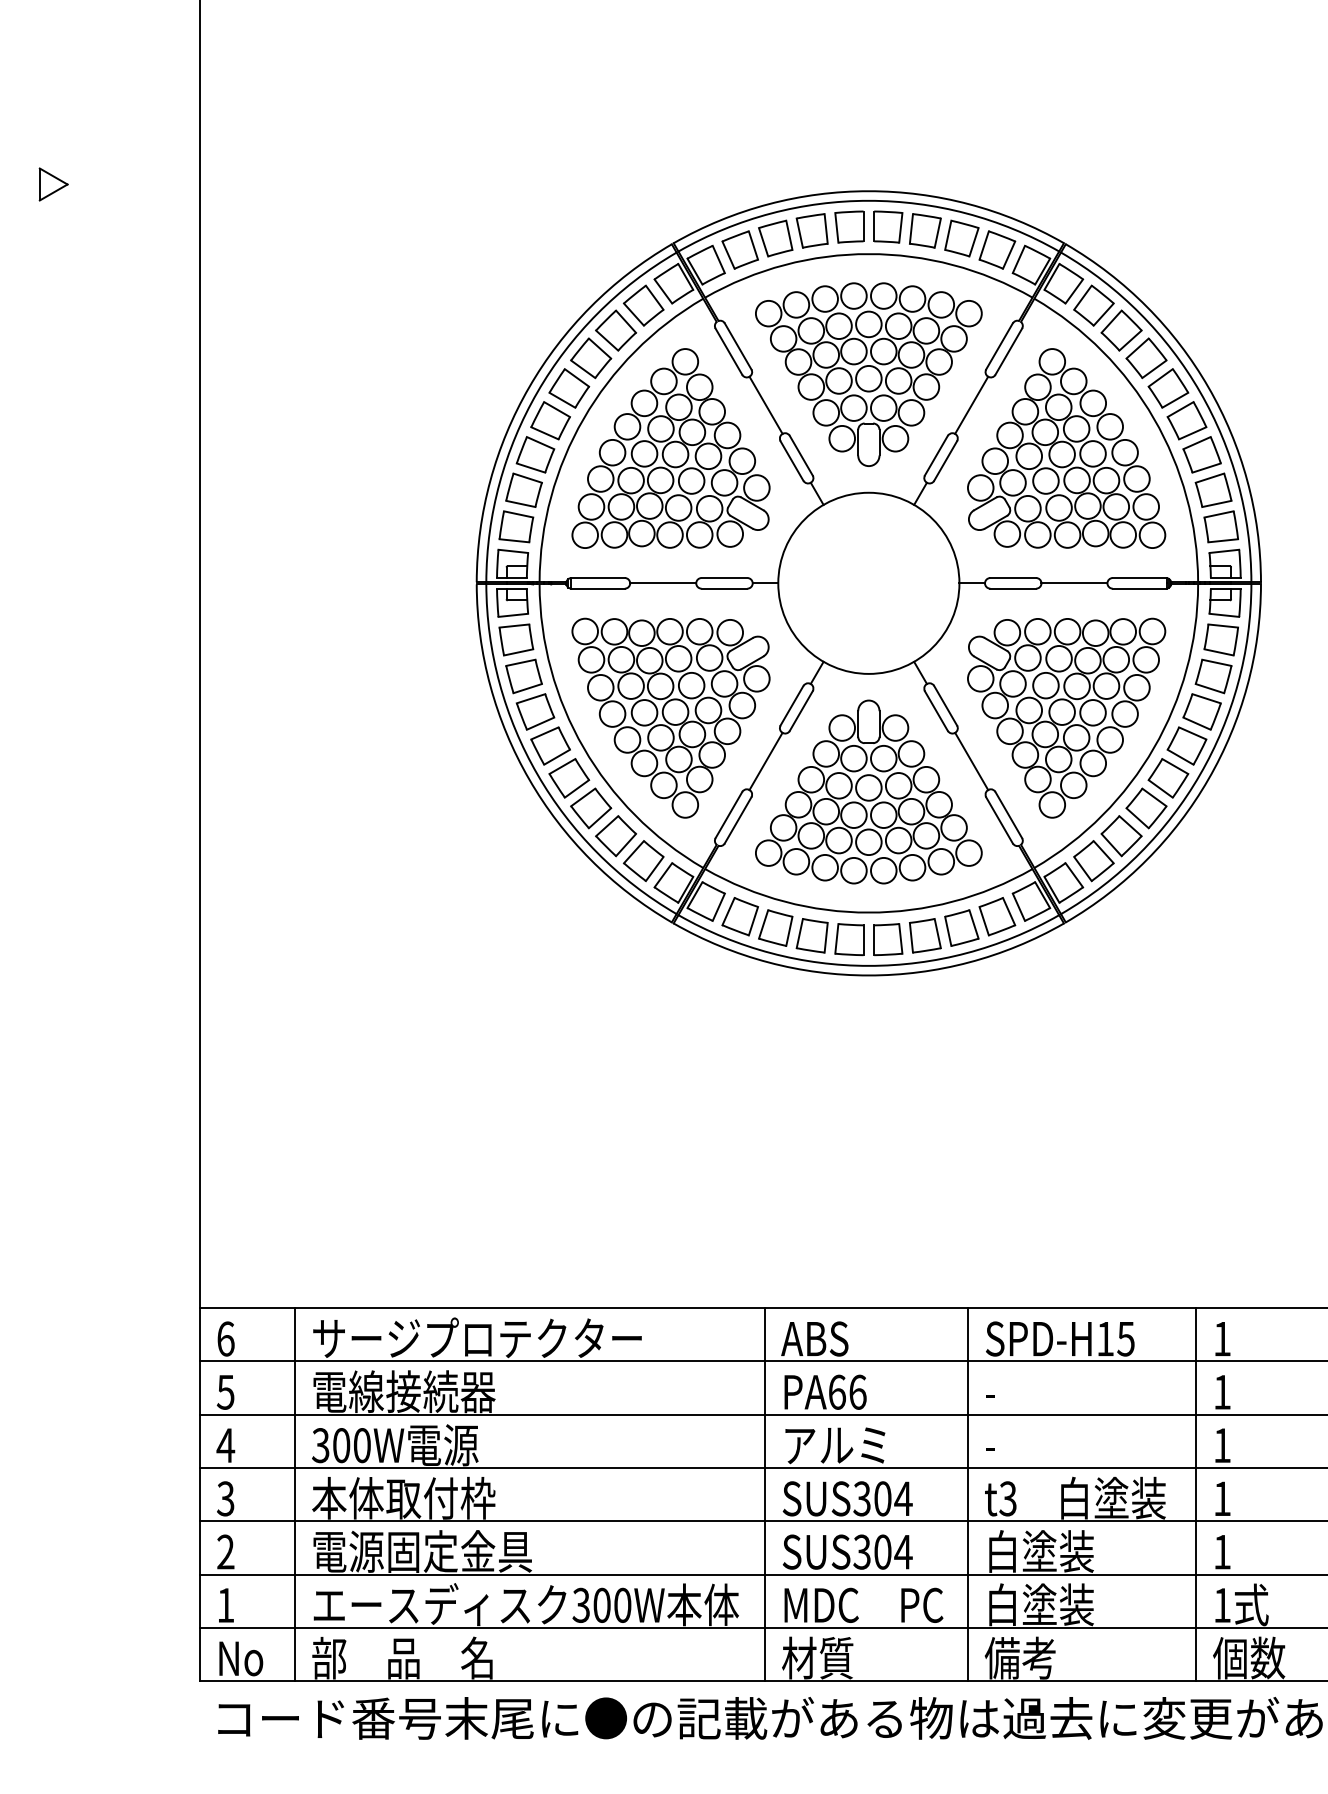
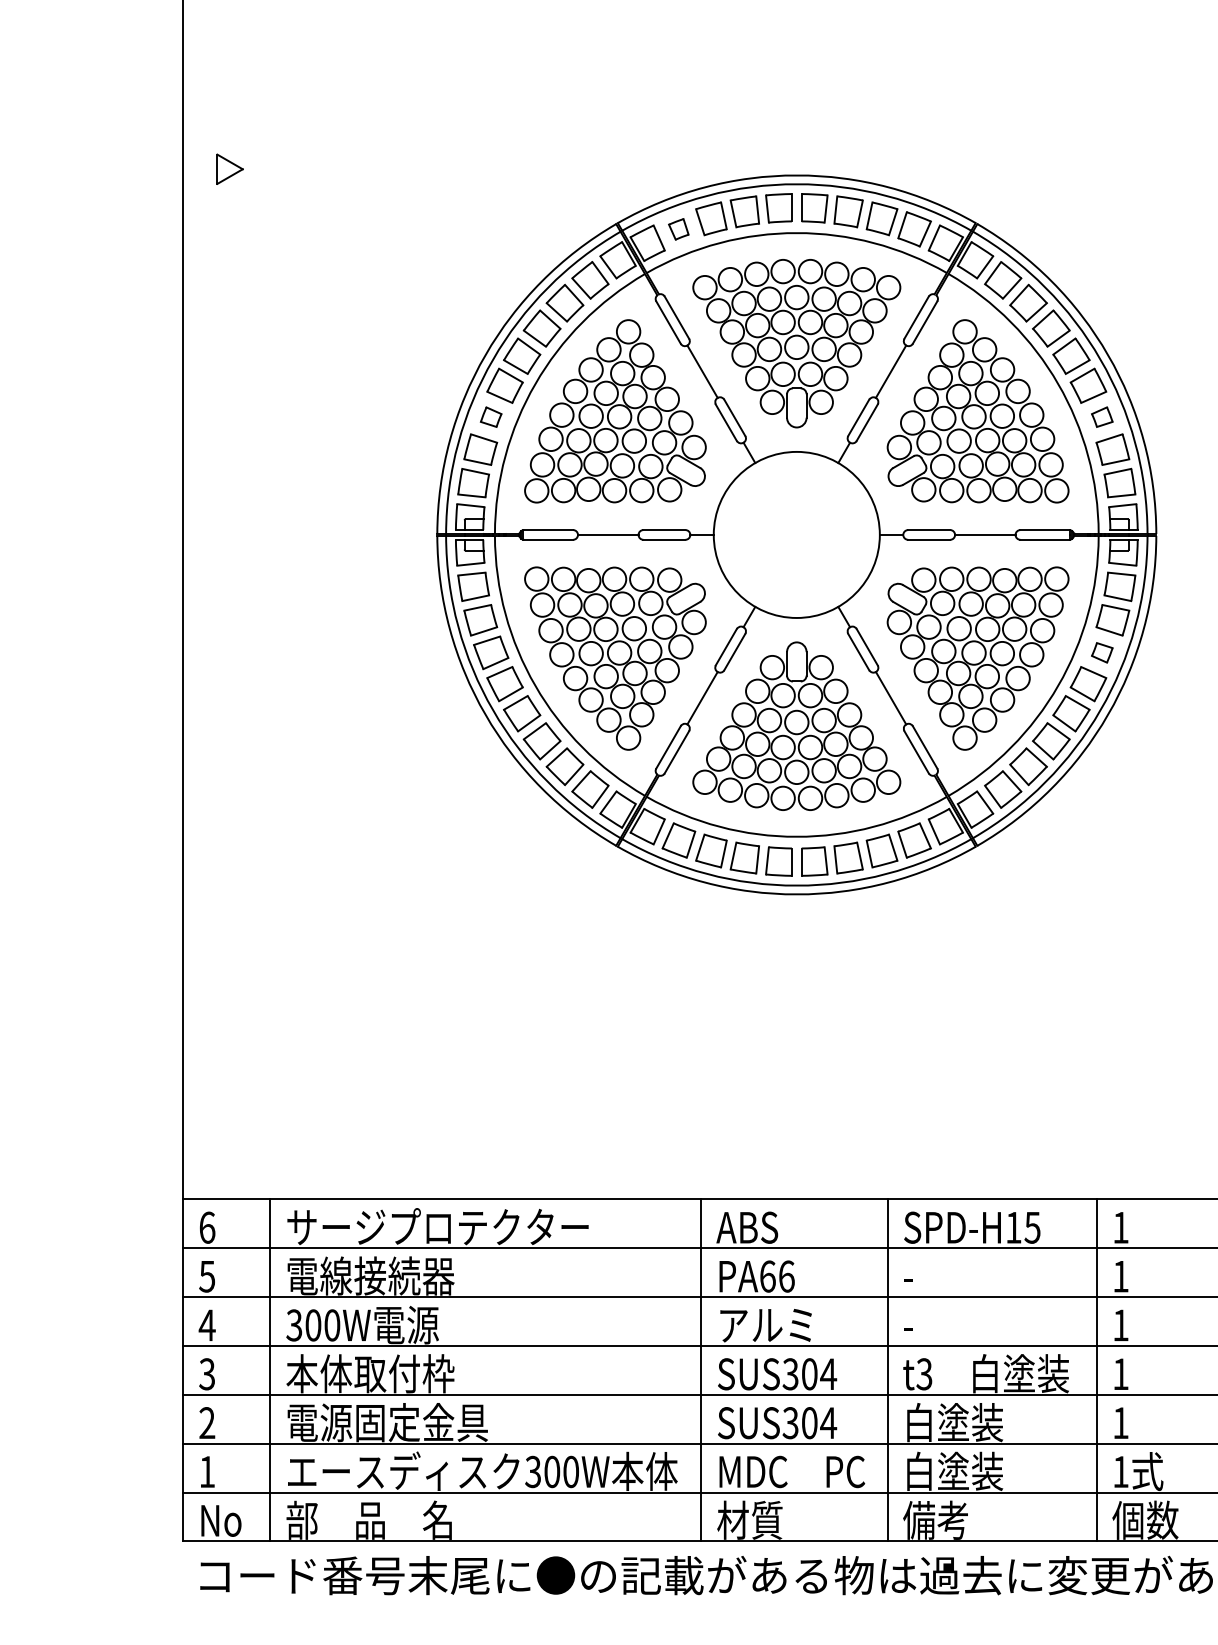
part: (53, 184) -> (229, 169), moved
part: (739, 249) -> (678, 228), size x0.6
part: (535, 454) -> (491, 416), size x0.6
part: (1201, 454) -> (1101, 416), size x0.6
part: (1201, 711) -> (1101, 652), size x0.6

